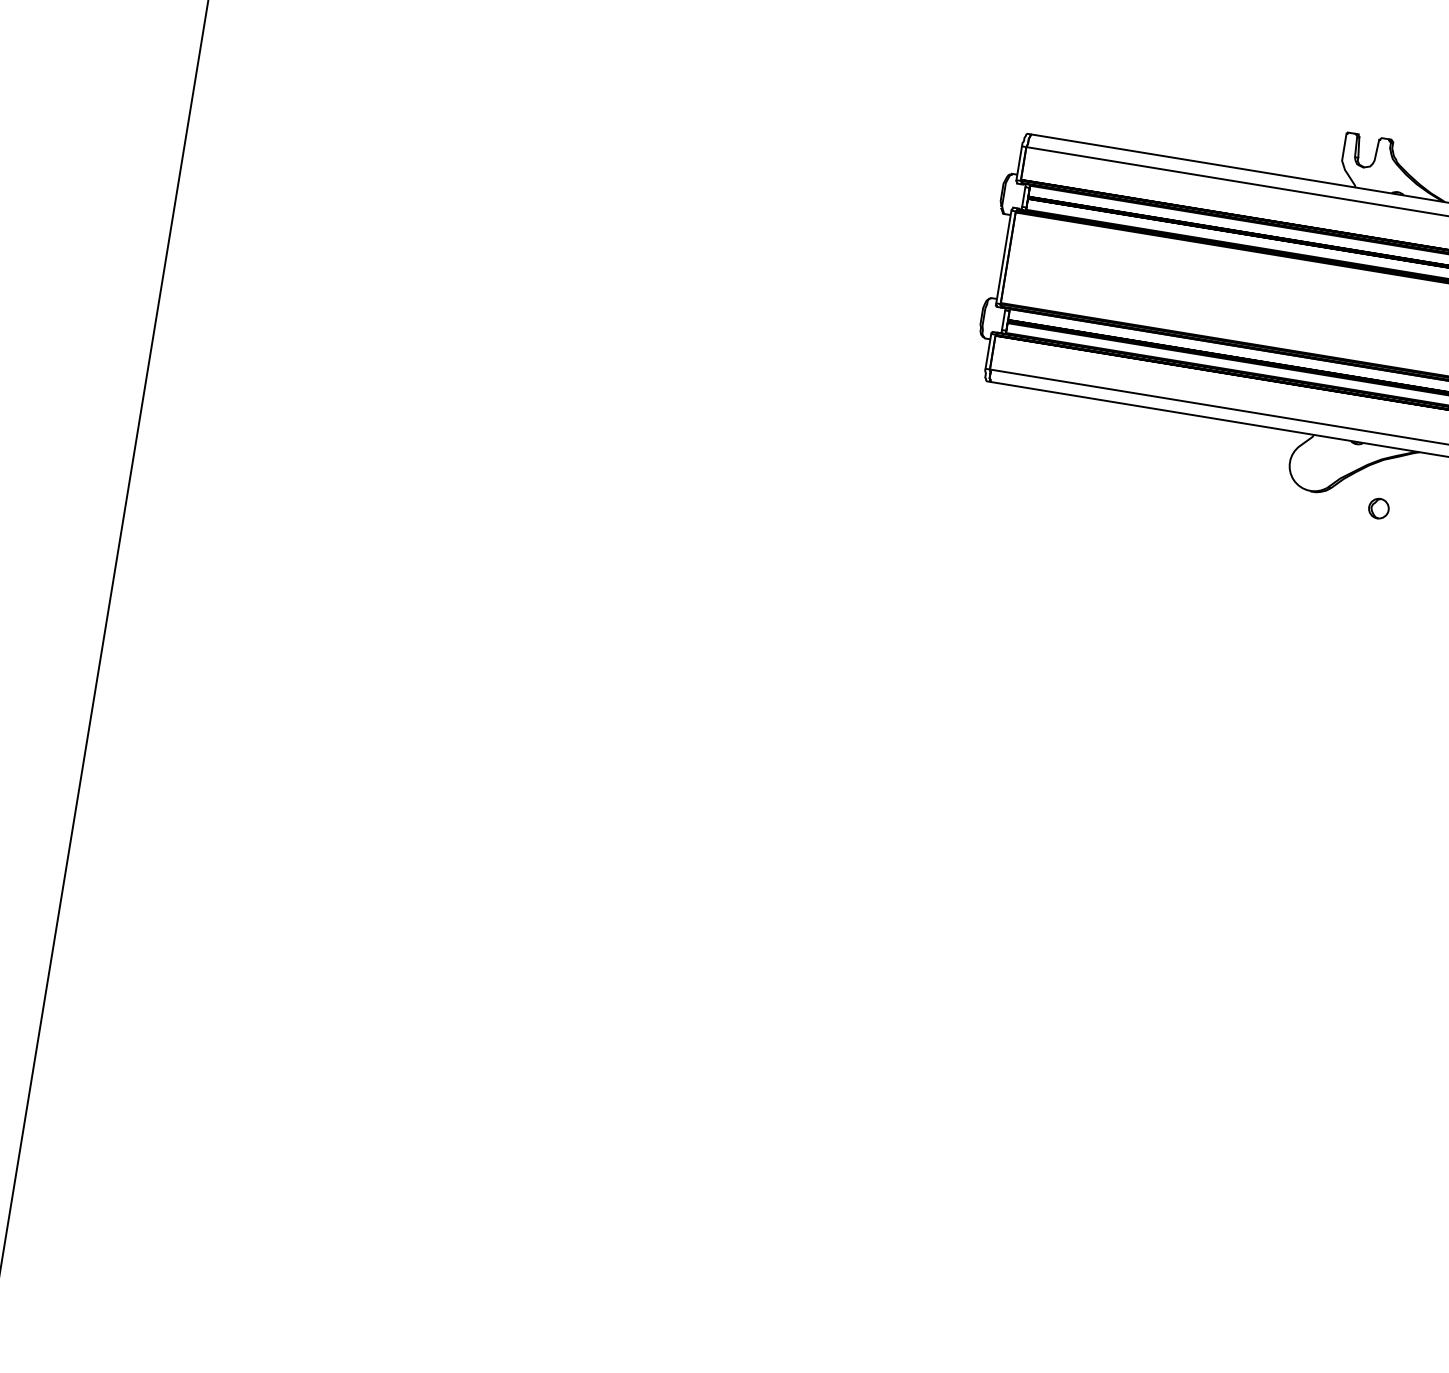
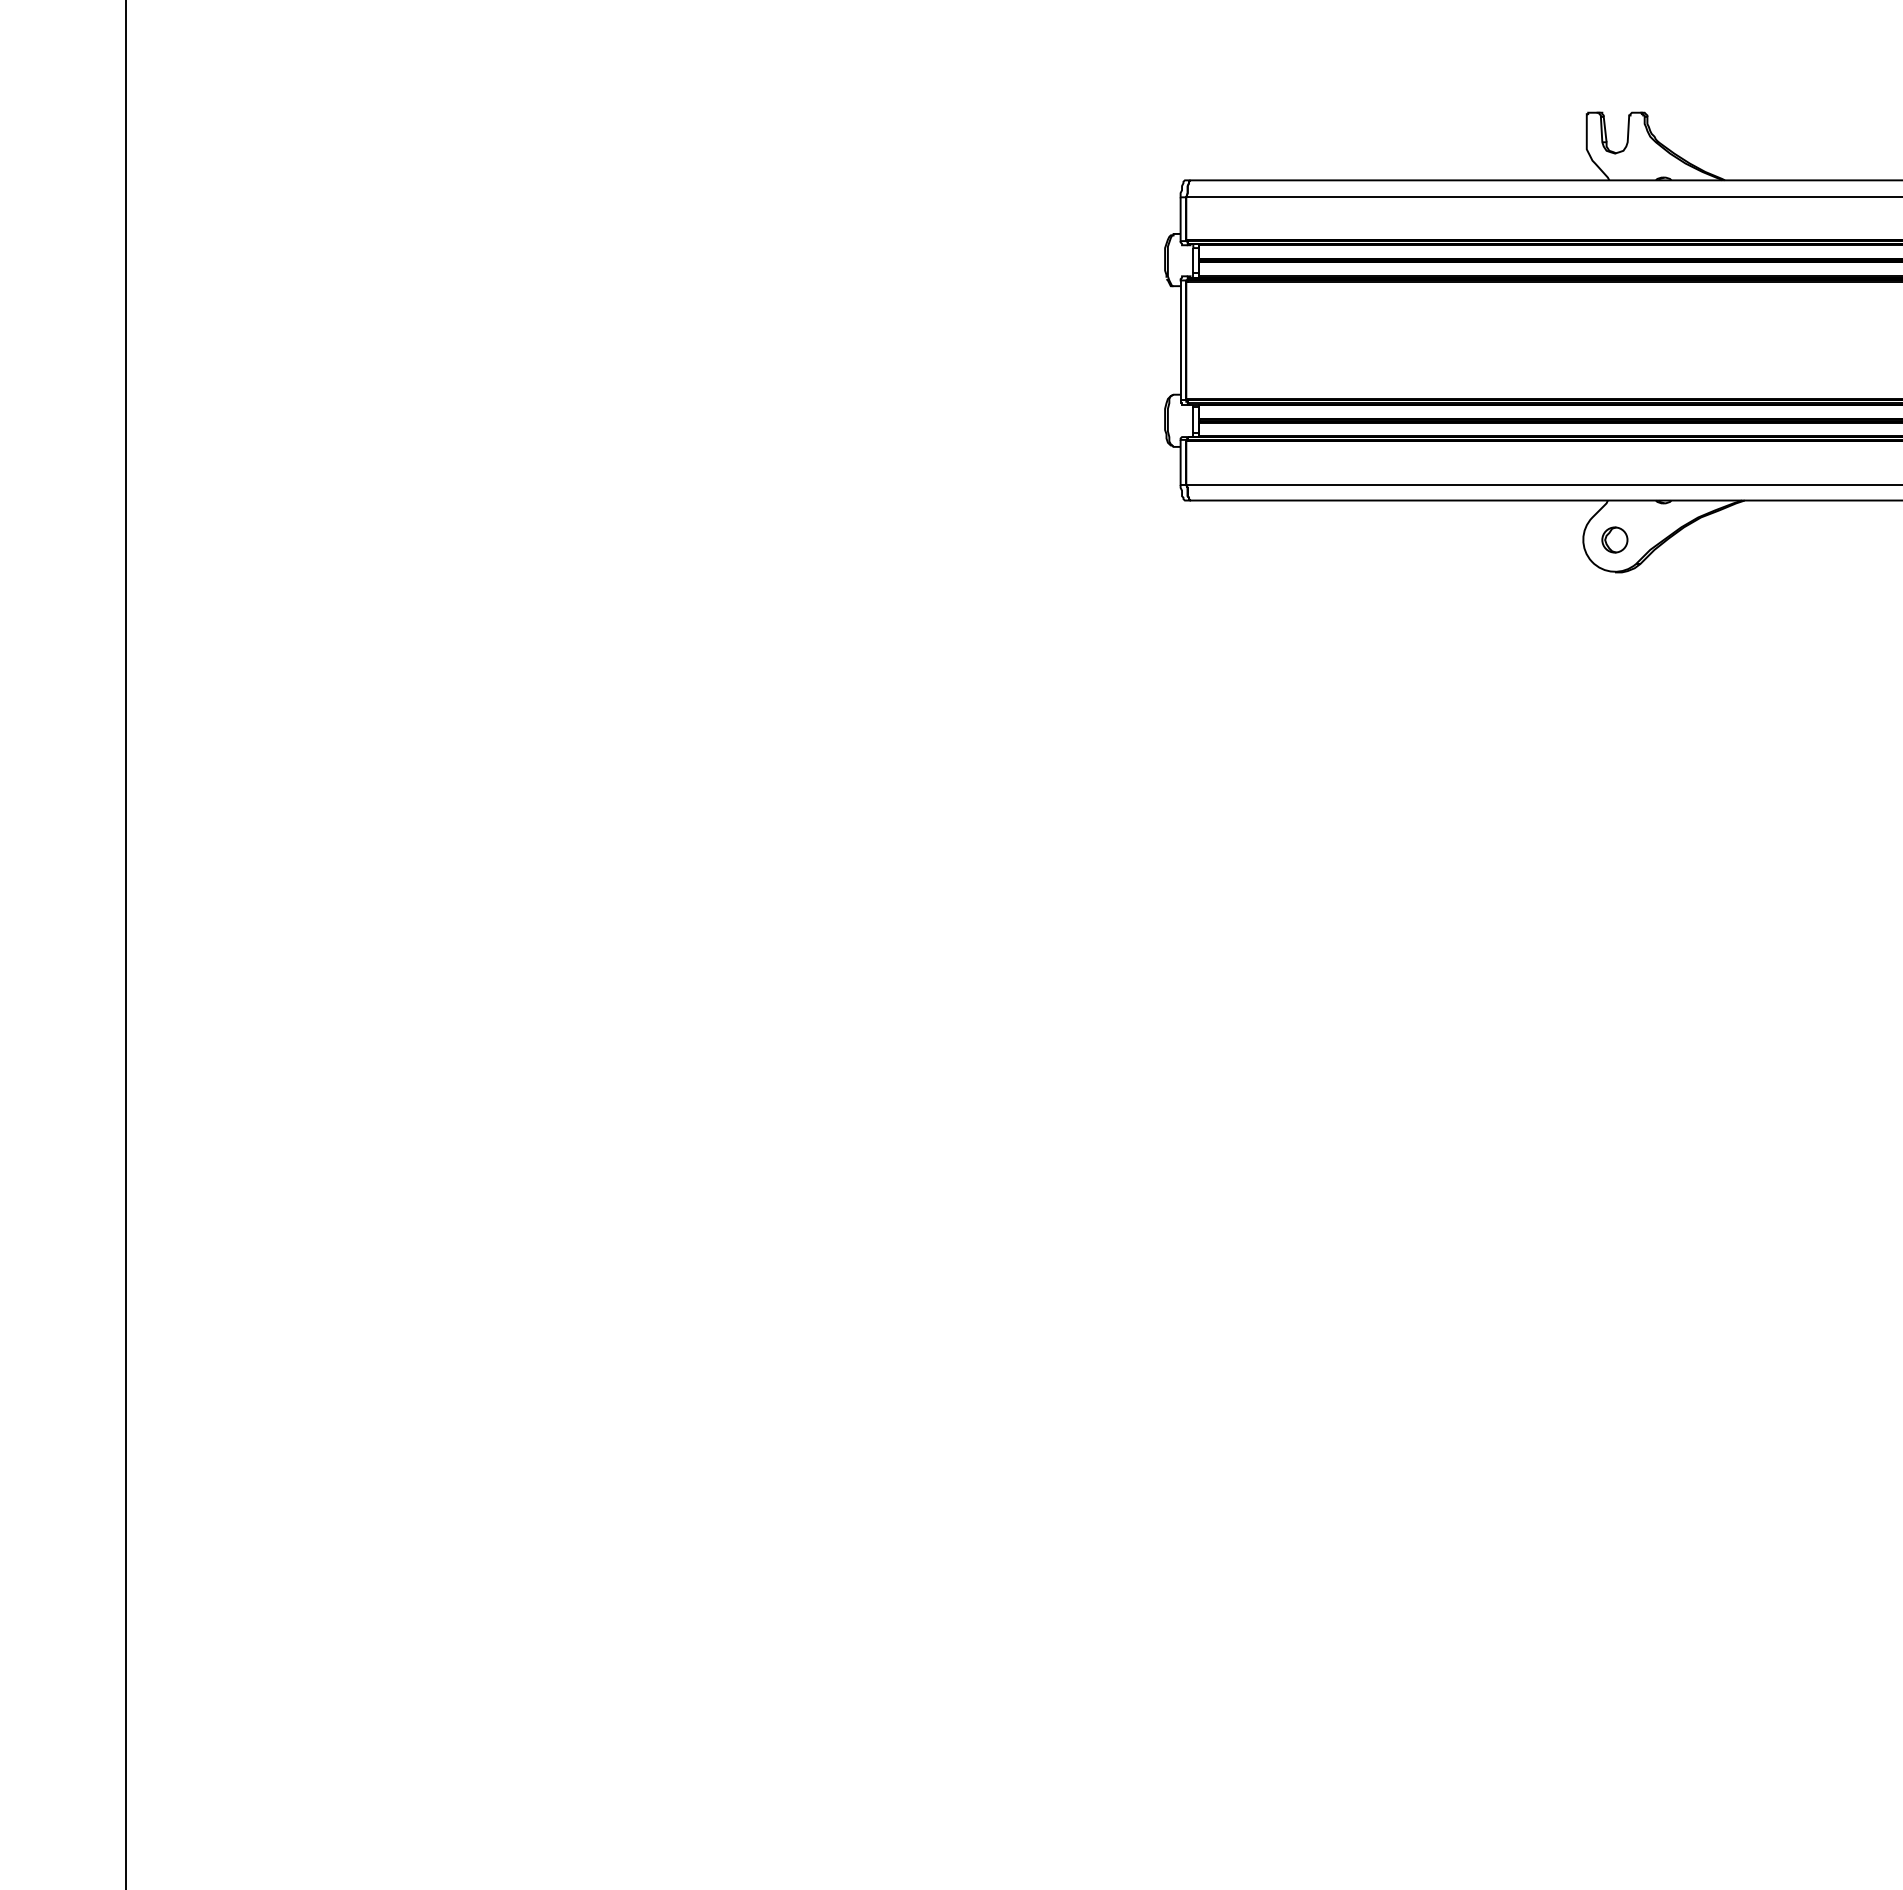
part: (1378, 508) -> (1614, 539), moved

